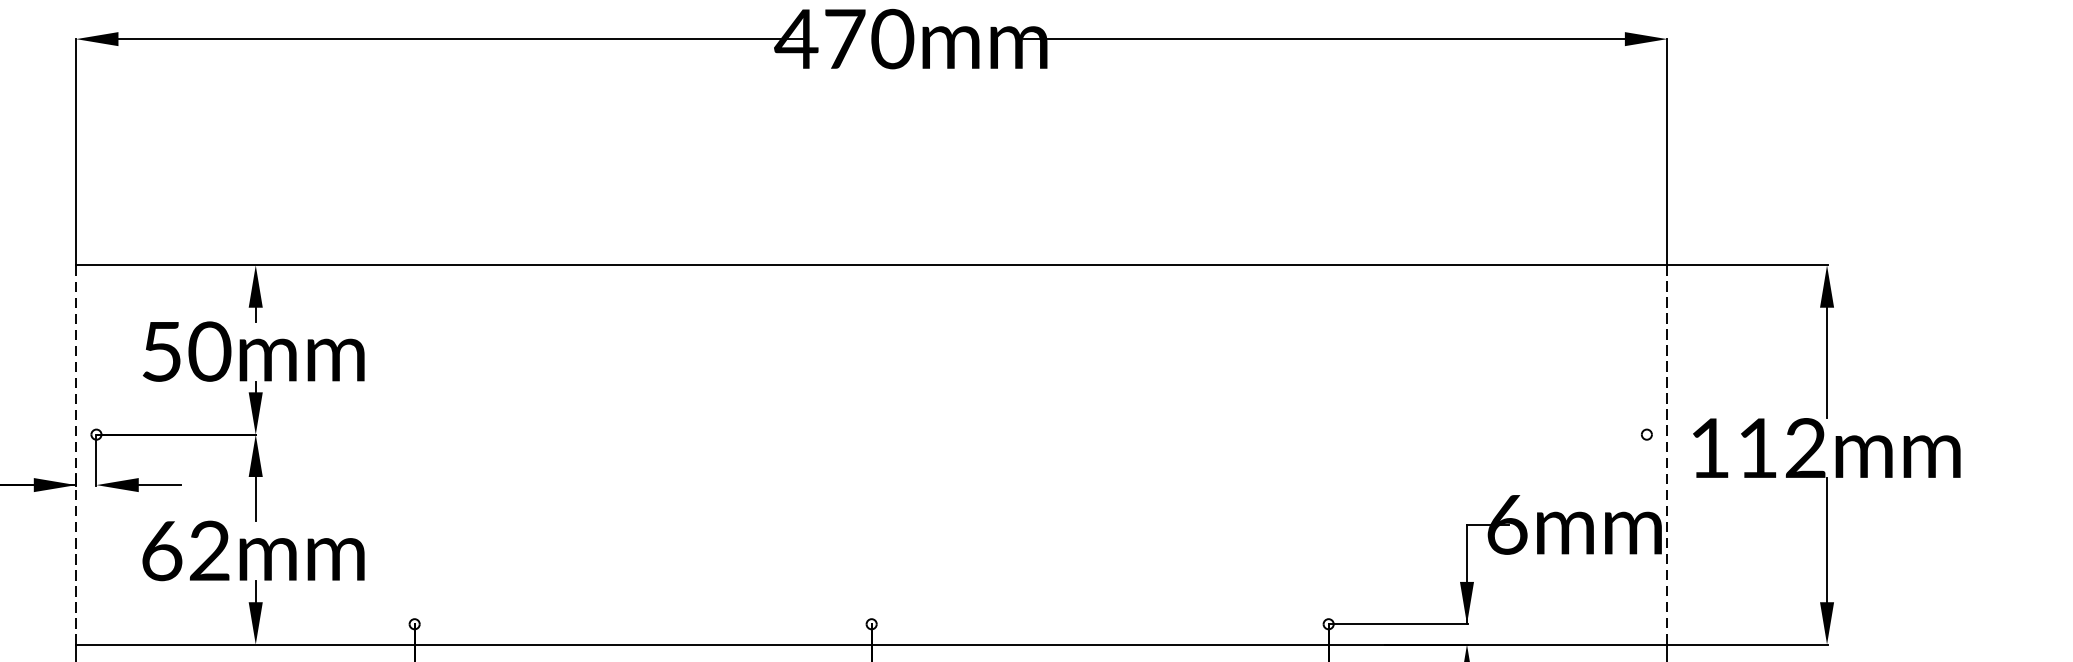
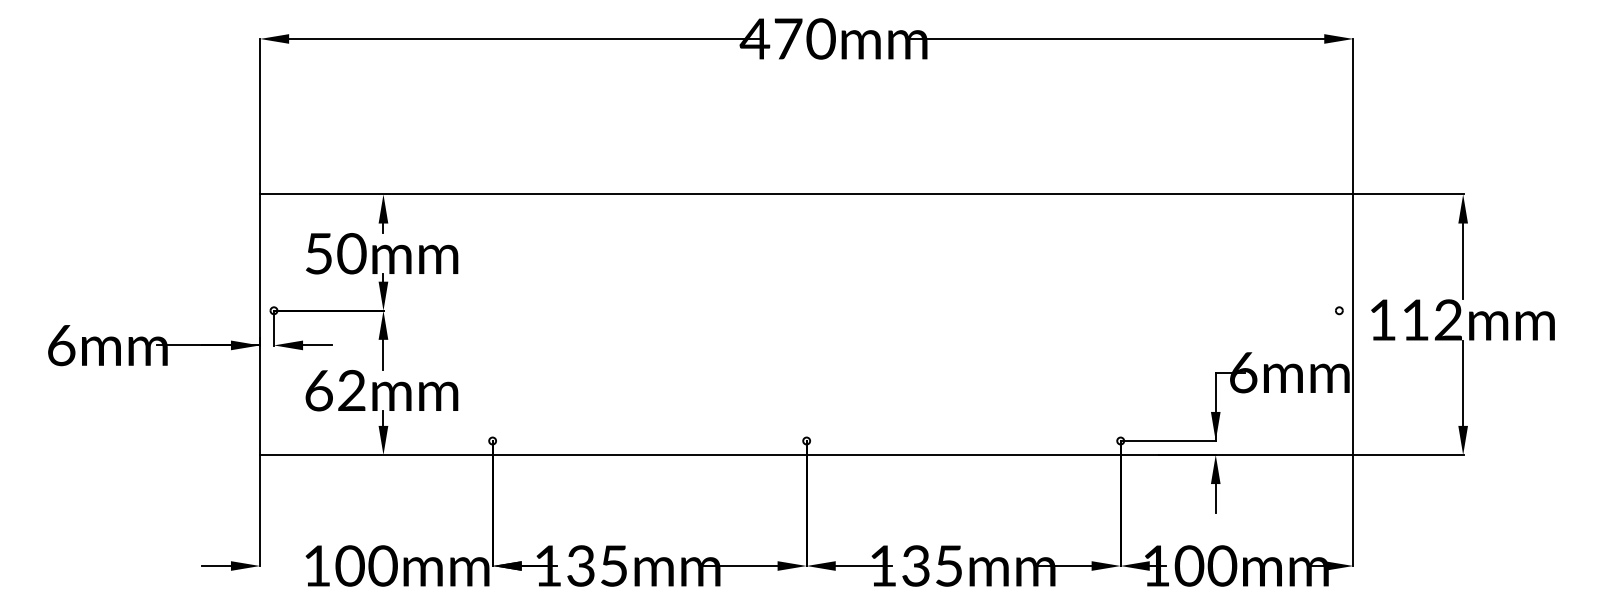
line: (76, 454) -> (260, 324), dashed -> solid
line: (1667, 456) -> (1353, 325), dashed -> solid

